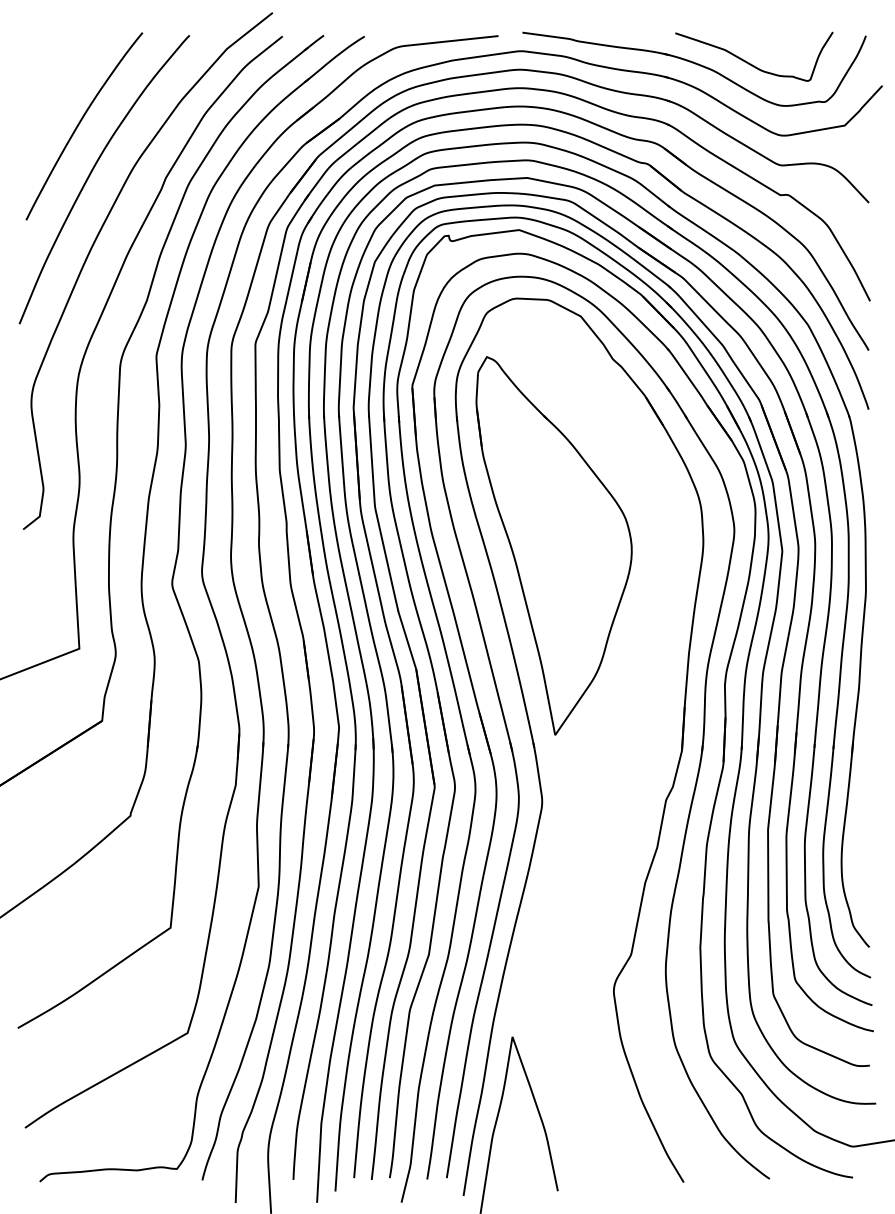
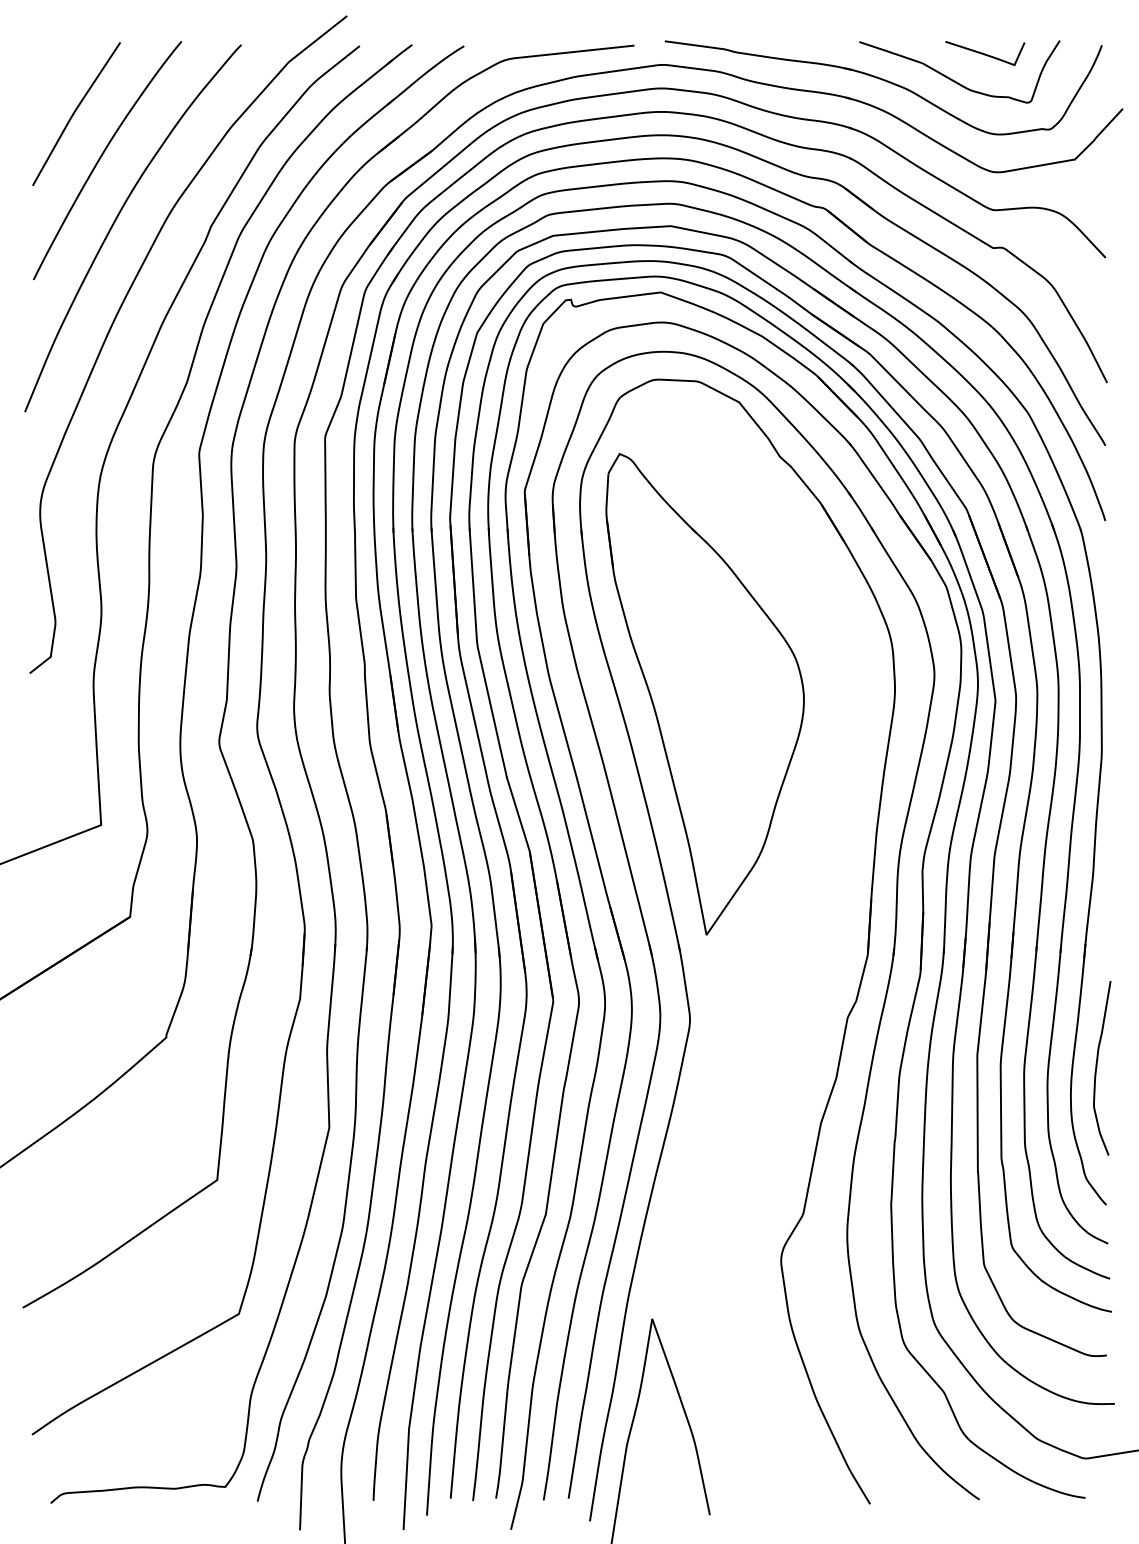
curve: (774, 42) -> (985, 53), added
curve: (59, 88) -> (75, 112), added
curve: (862, 840) -> (1097, 1068), added

